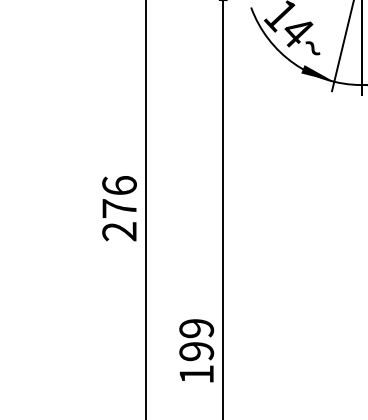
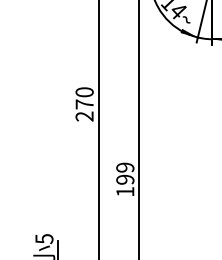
text: (119, 186) -> (84, 92), 276 -> 270

